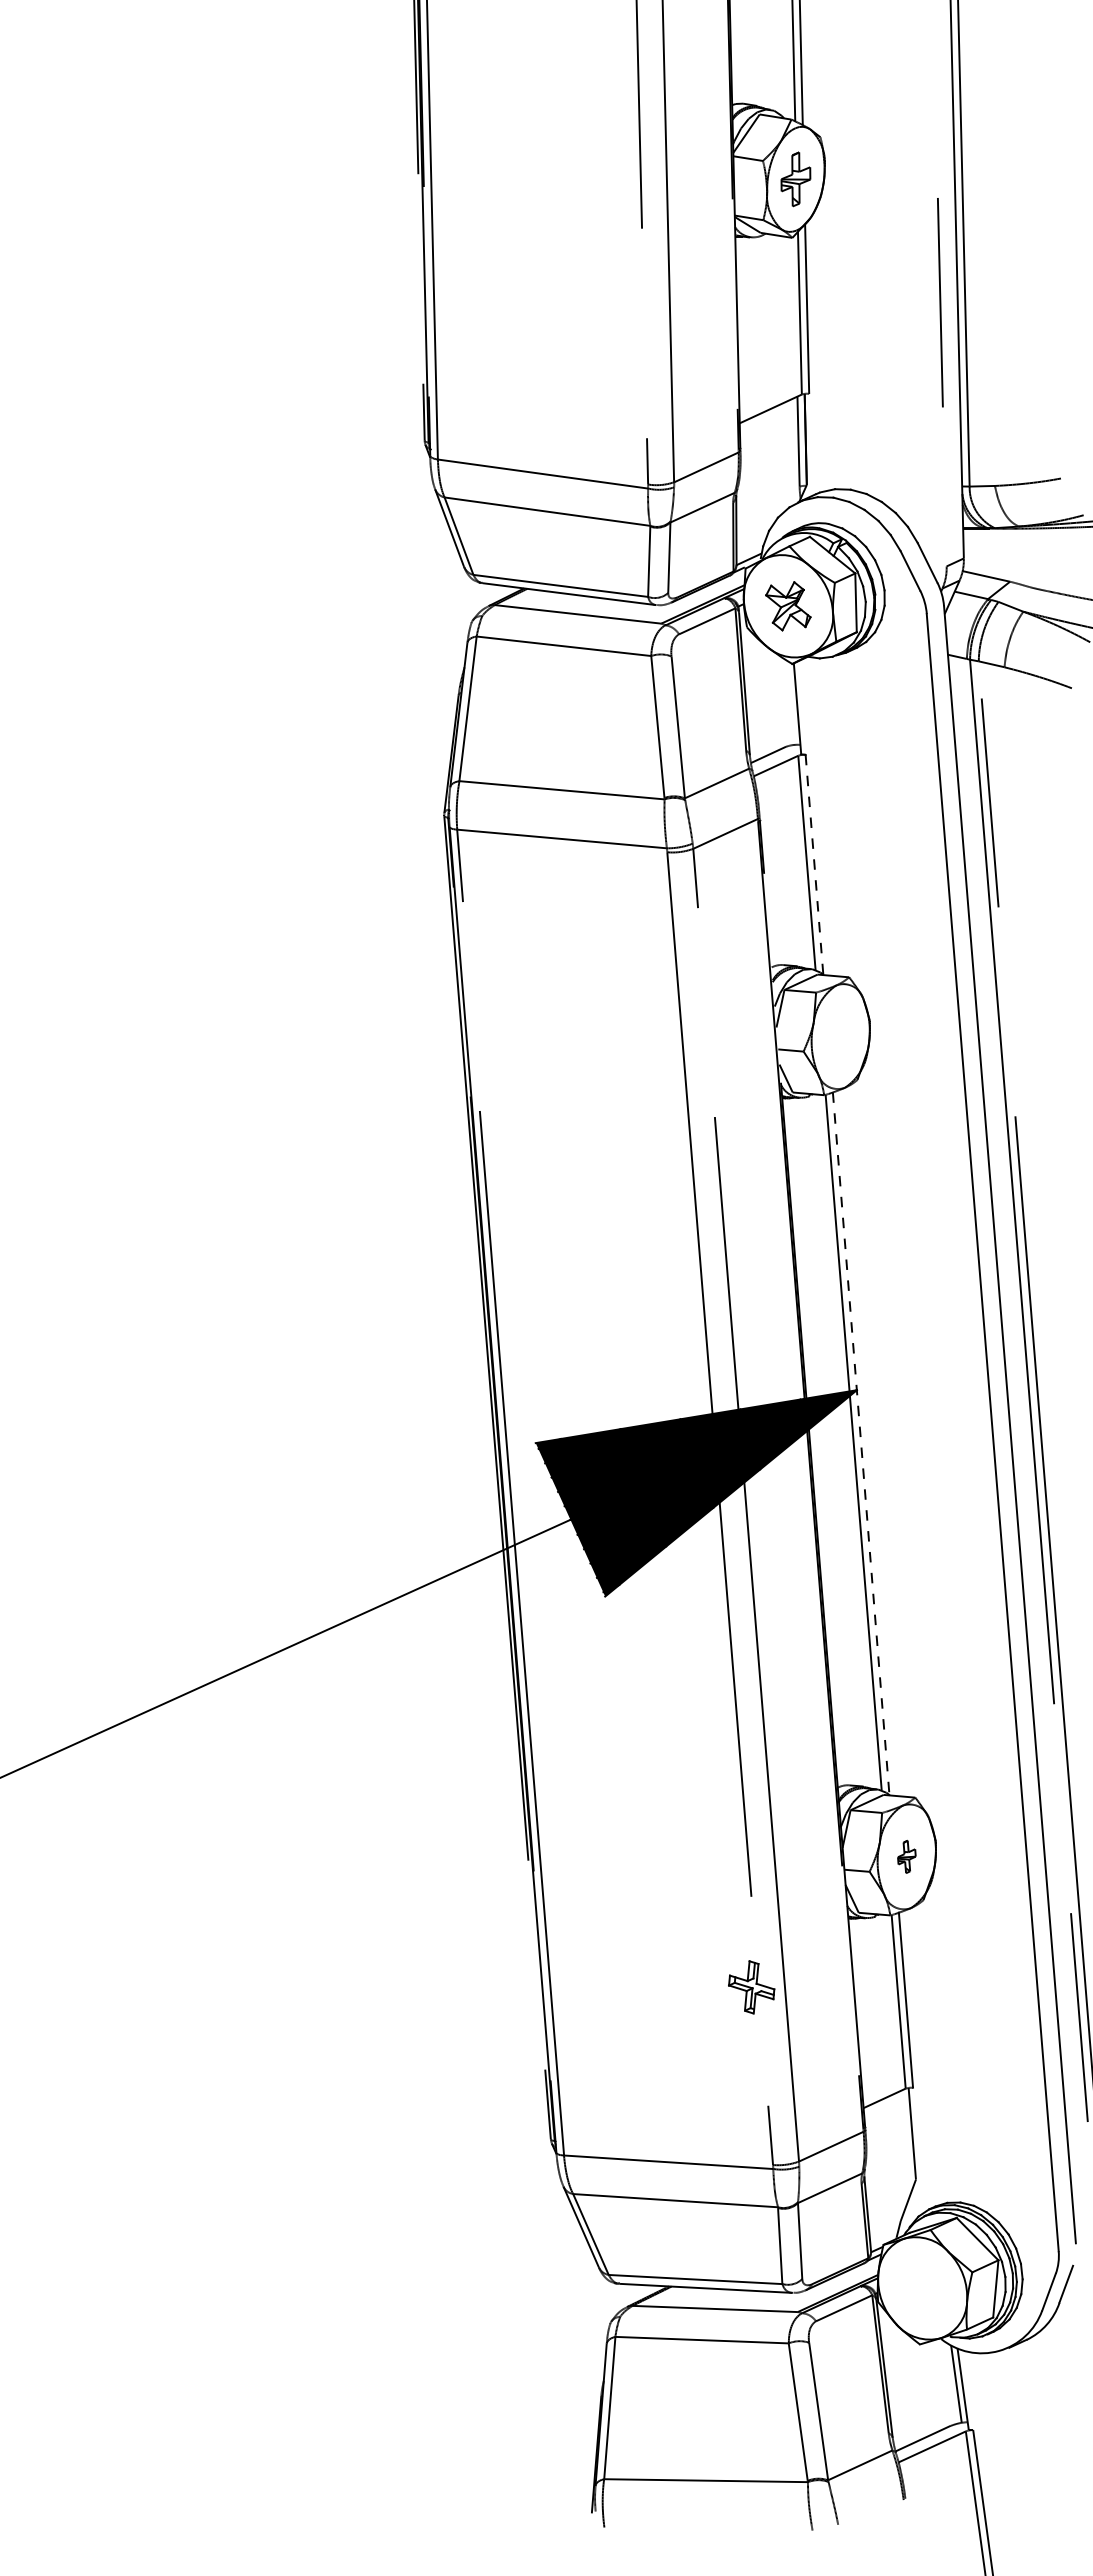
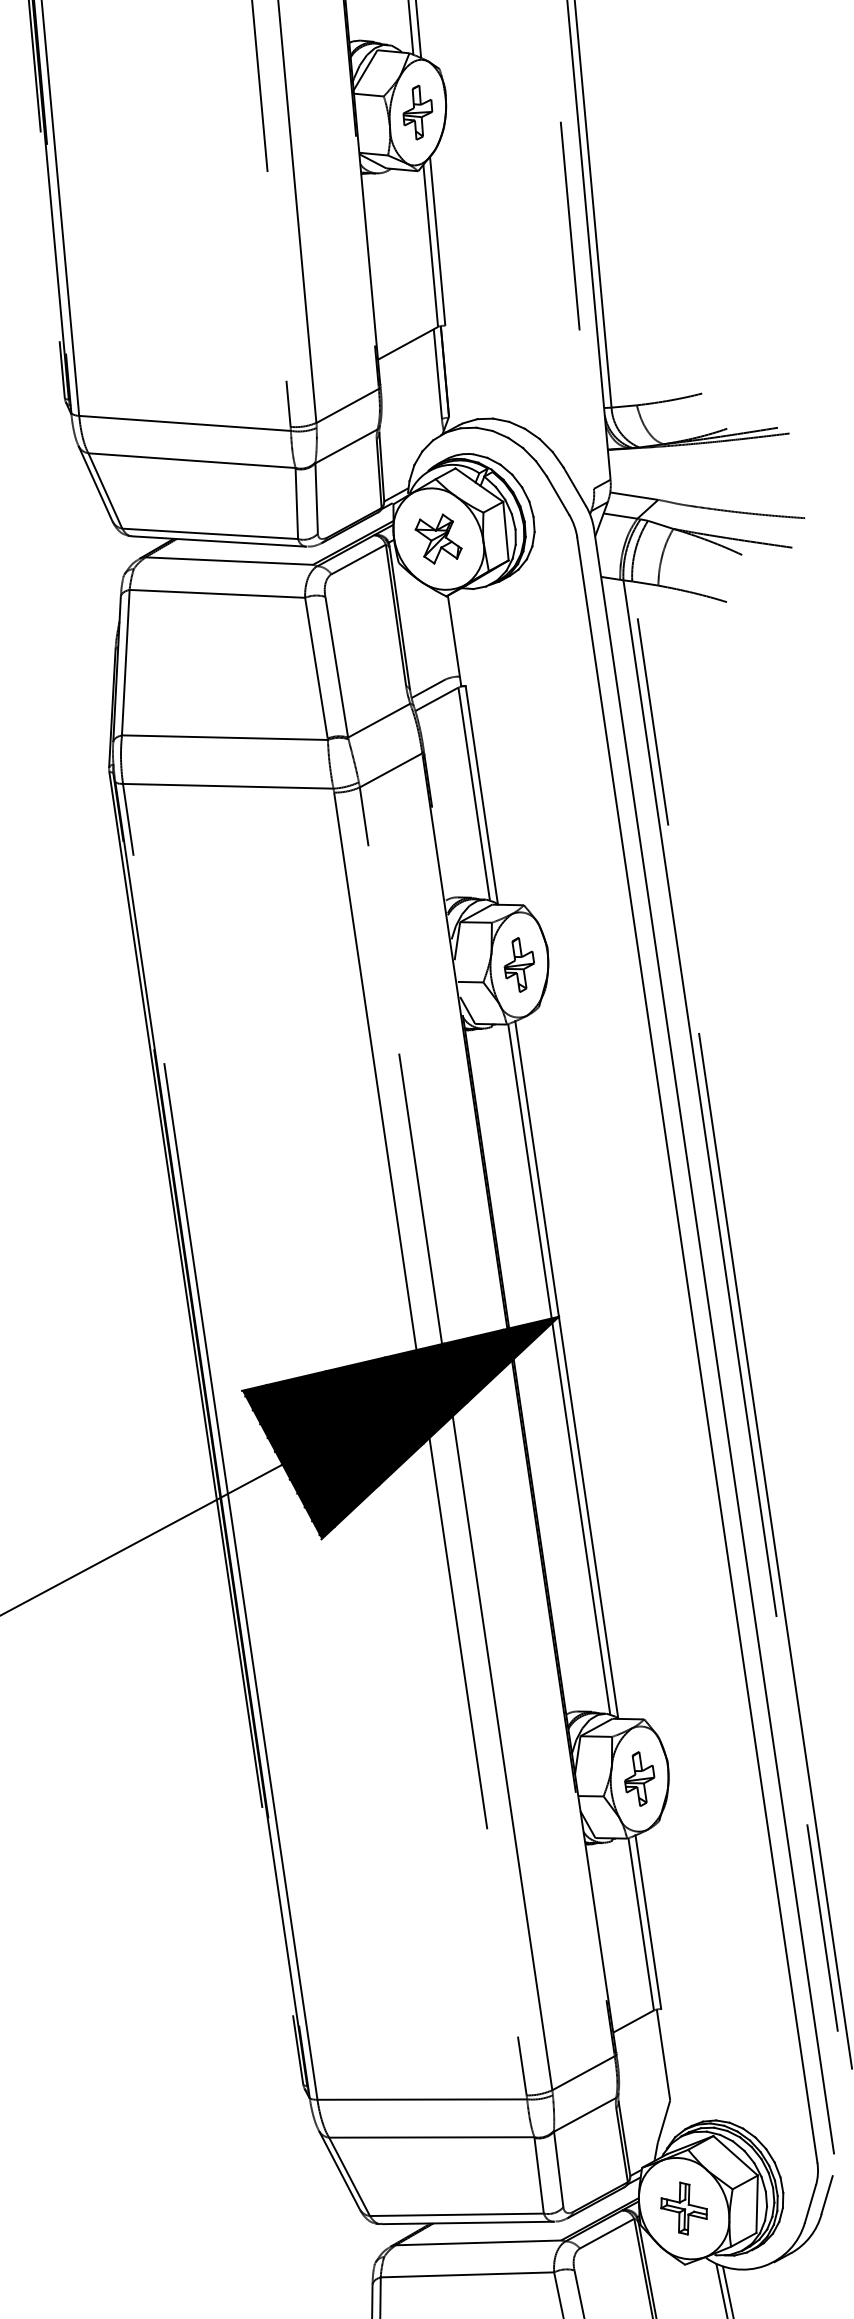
line: (814, 865) -> (481, 796), dashed -> solid
part: (840, 1036) -> (519, 964), added
line: (861, 1443) -> (567, 1369), dashed -> solid
part: (906, 1856) -> (639, 1778), size x1.67
part: (751, 1987) -> (683, 2208), moved

